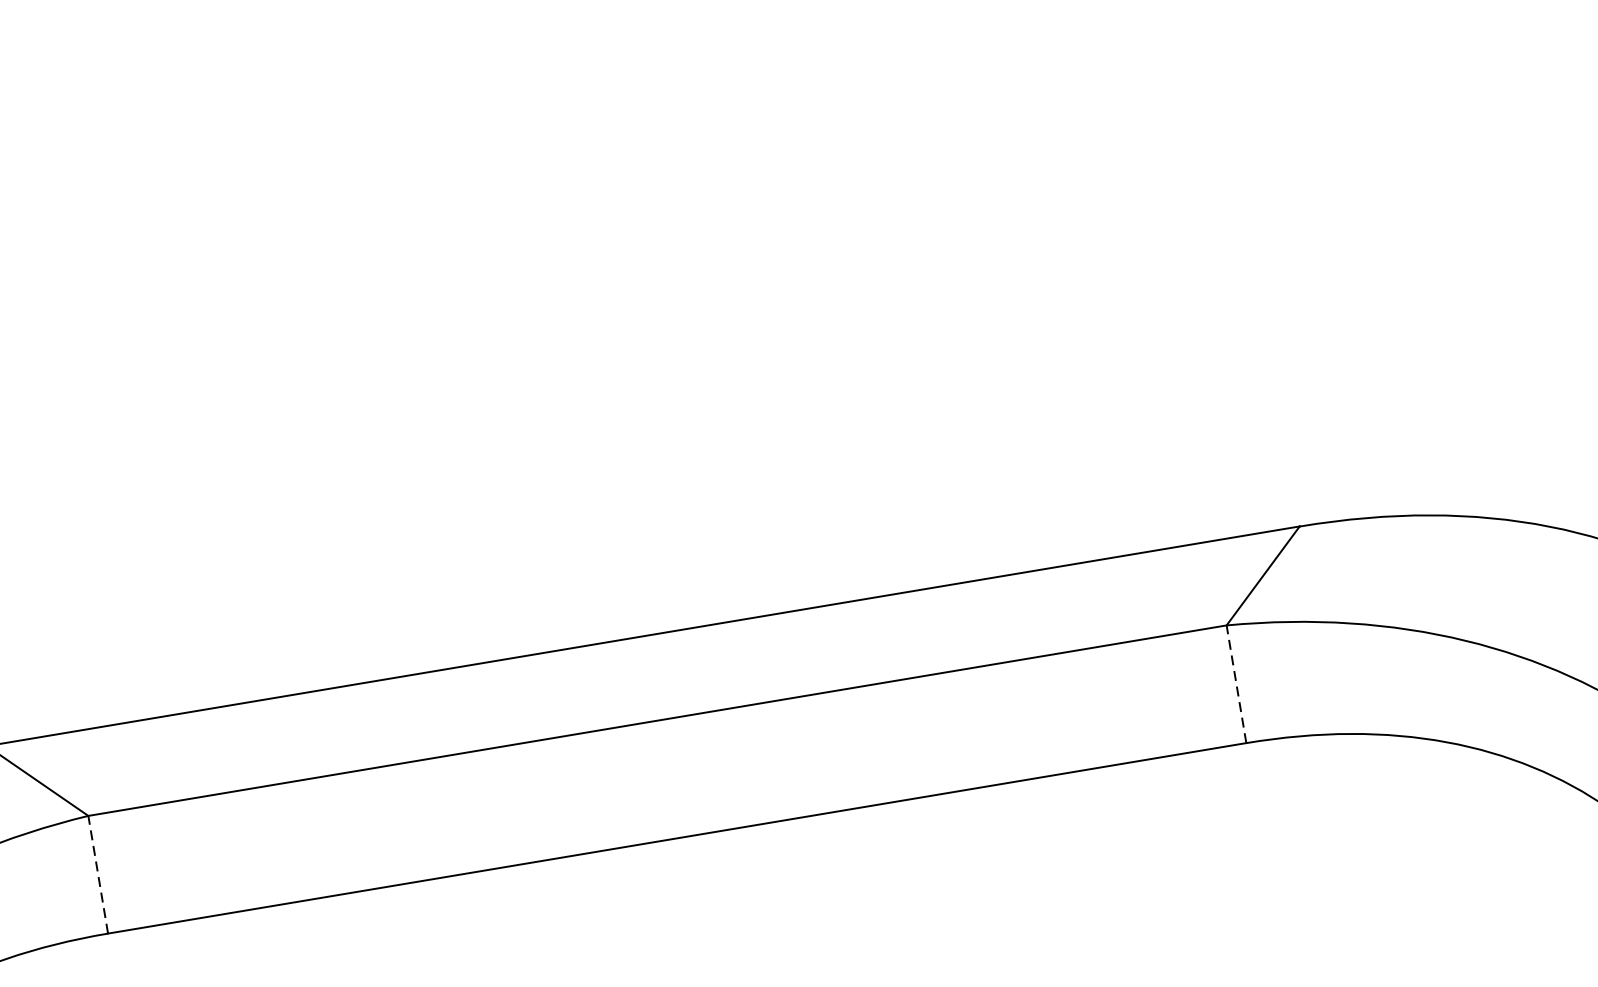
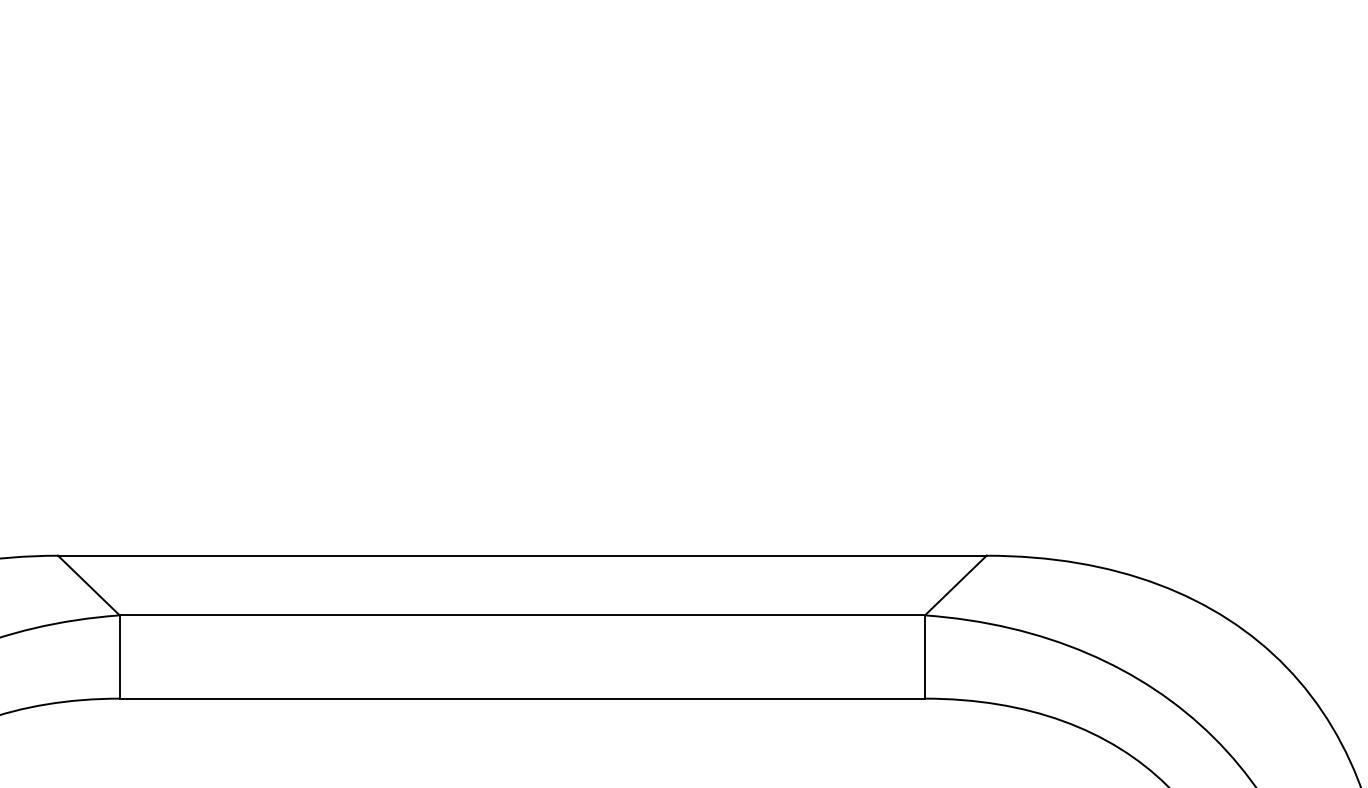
line: (1237, 684) -> (925, 657), dashed -> solid
line: (98, 875) -> (119, 657), dashed -> solid

